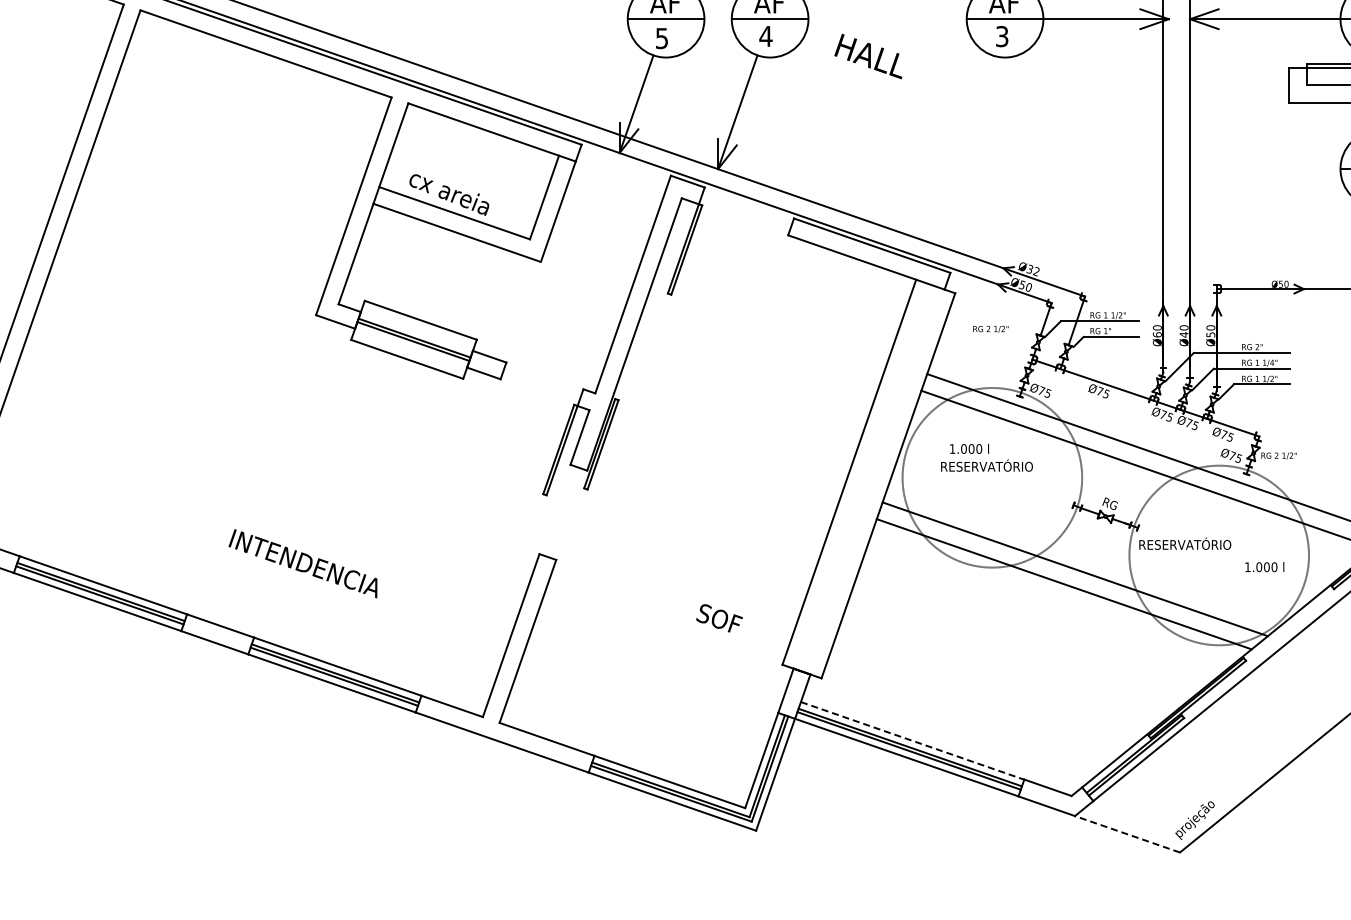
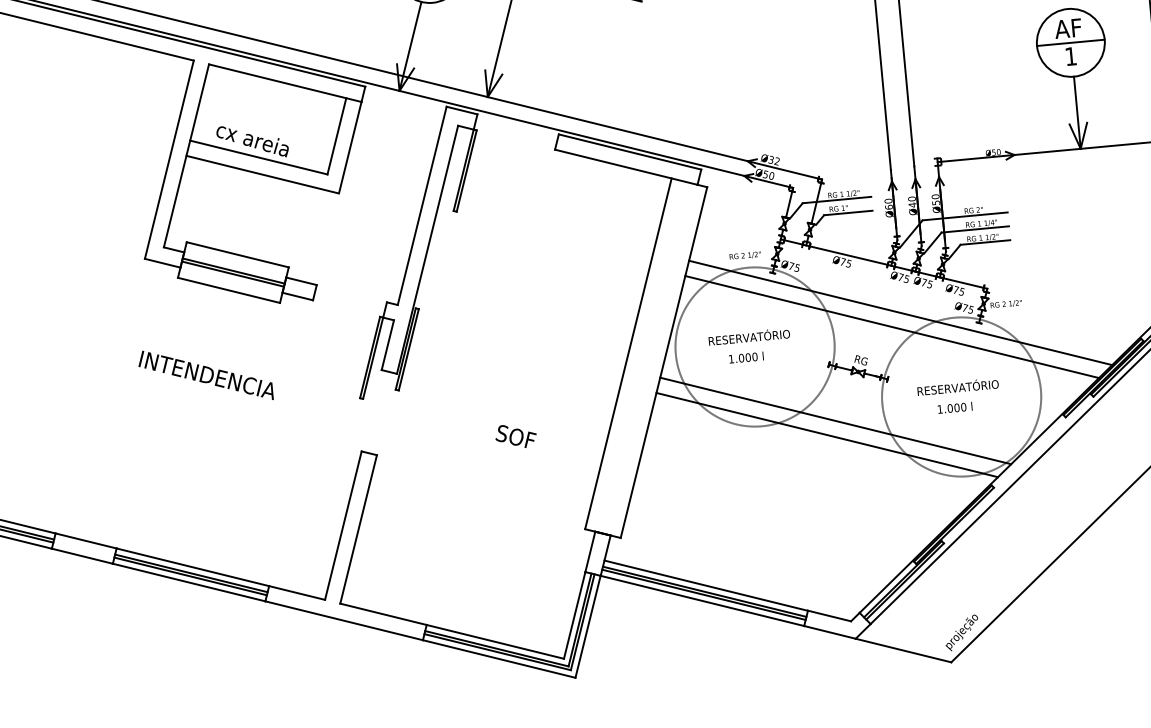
text: (990, 328) -> (744, 255), moved
text: (969, 448) -> (746, 357), moved
text: (1185, 543) -> (958, 386), moved
text: (302, 563) -> (205, 375), moved
text: (1264, 567) -> (954, 408), moved
text: (719, 618) -> (516, 436), moved
line: (913, 741) -> (707, 586), dashed -> solid
line: (1127, 834) -> (903, 650), dashed -> solid

